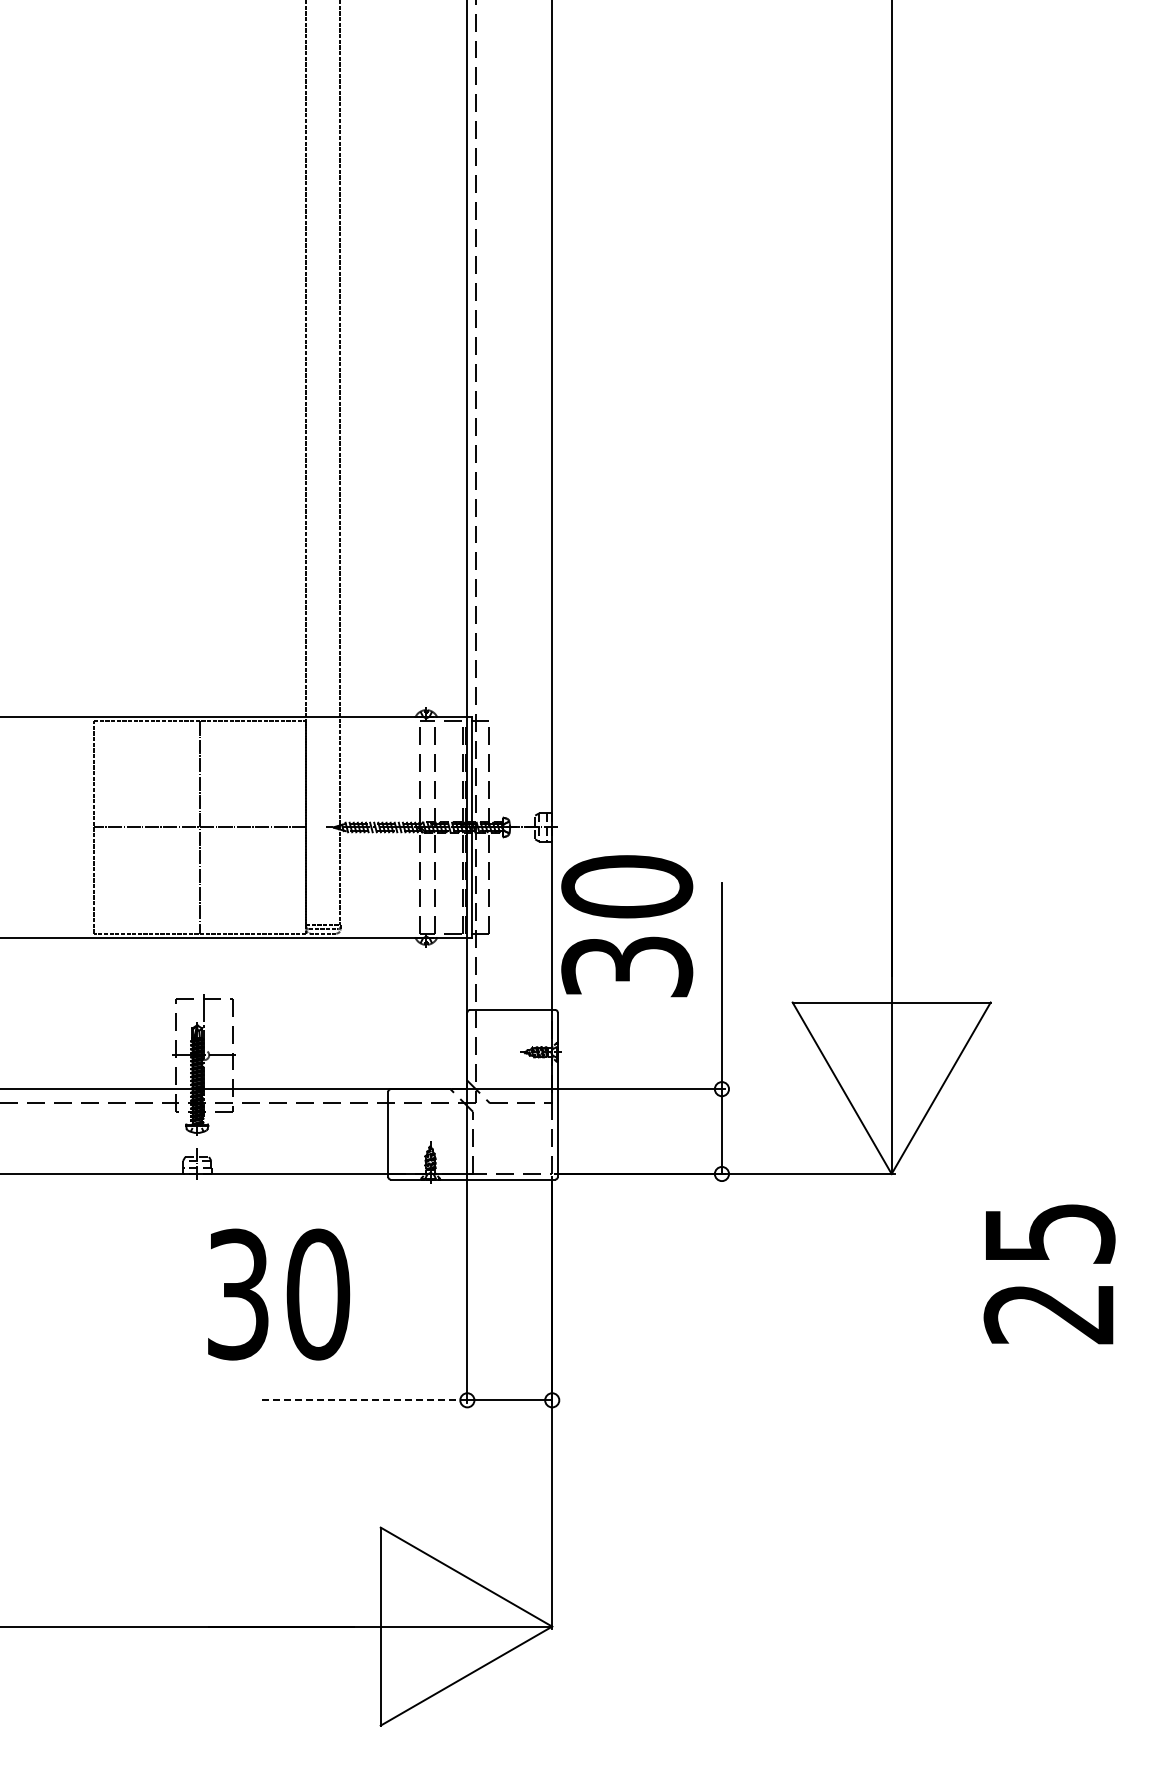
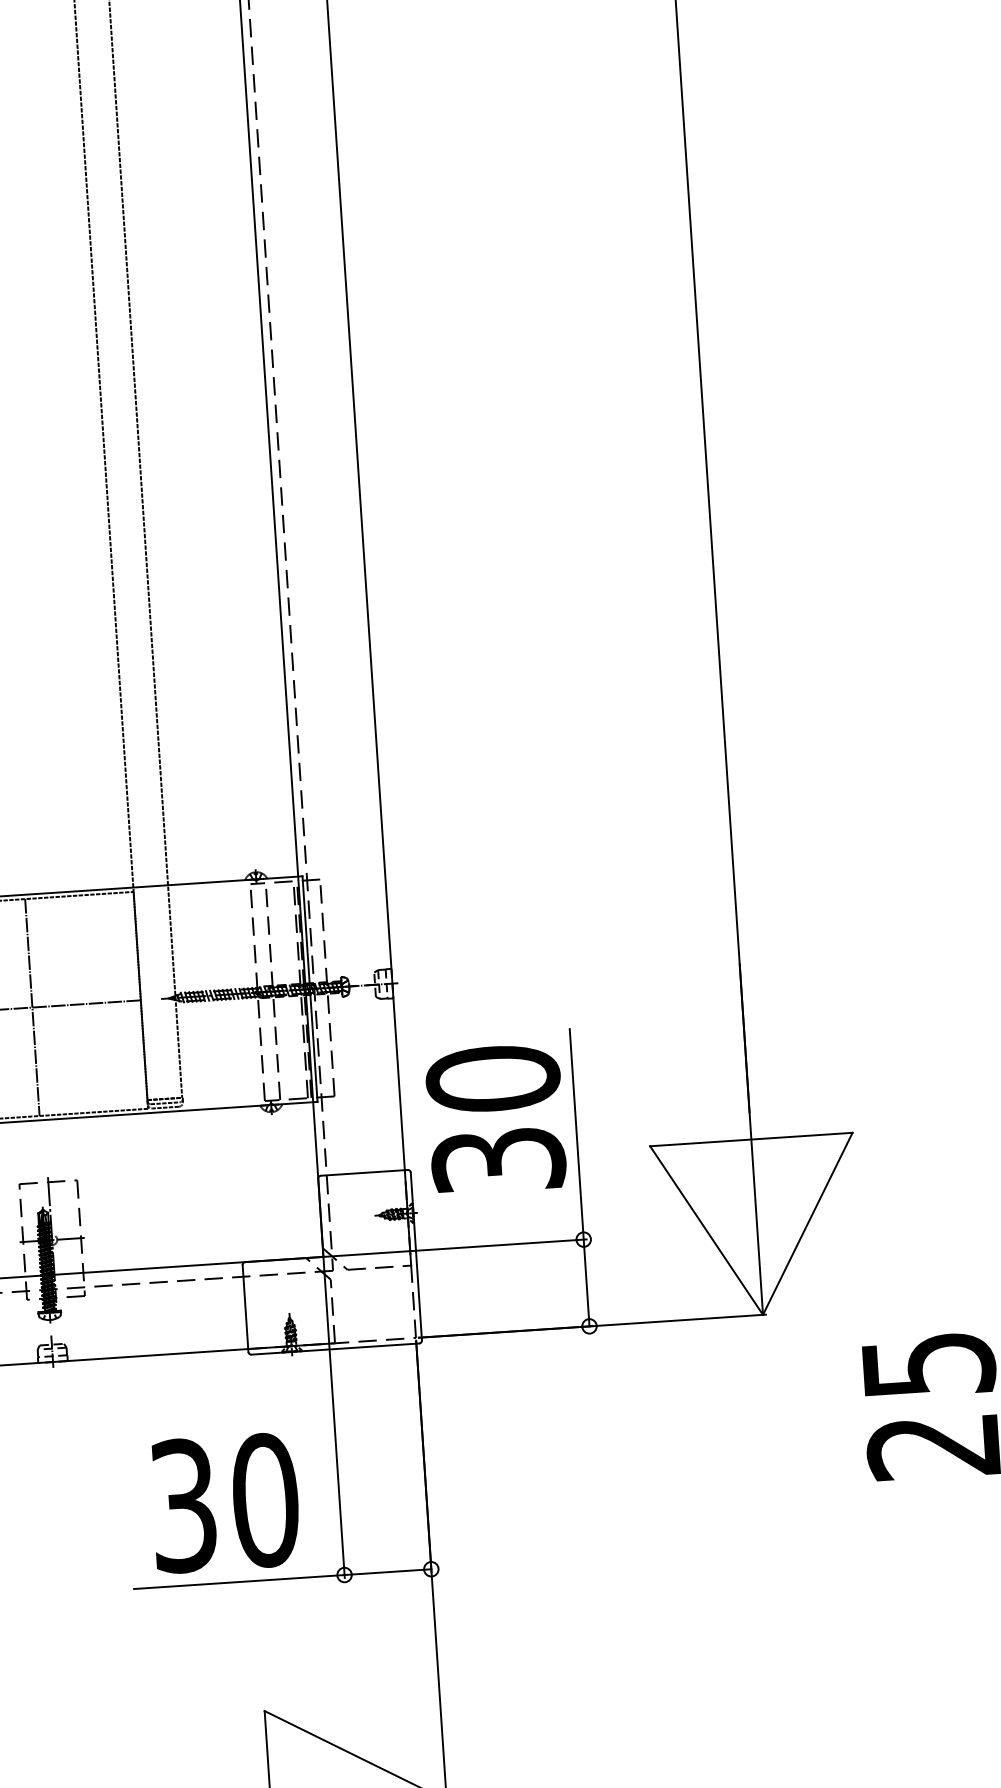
text: (627, 926) -> (496, 1119), moved
text: (279, 1294) -> (225, 1502), moved
line: (364, 1400) -> (239, 1582), dashed -> solid

